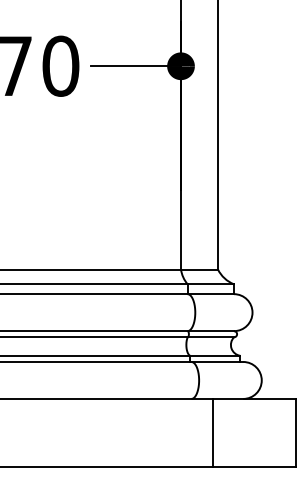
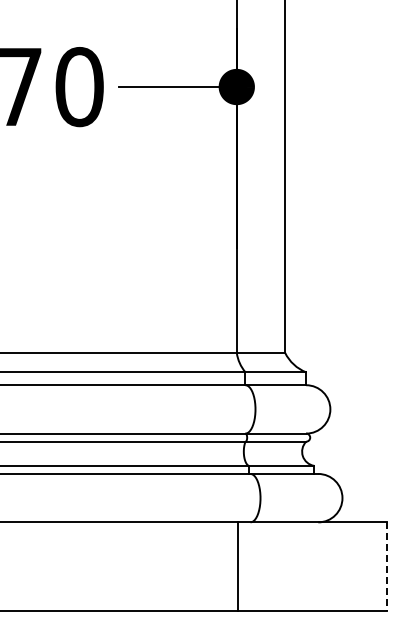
line: (212, 432) -> (237, 566), moved
line: (295, 433) -> (386, 567), solid -> dashed

